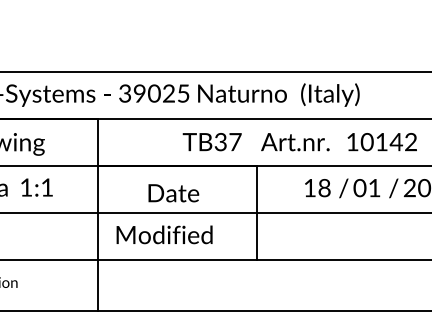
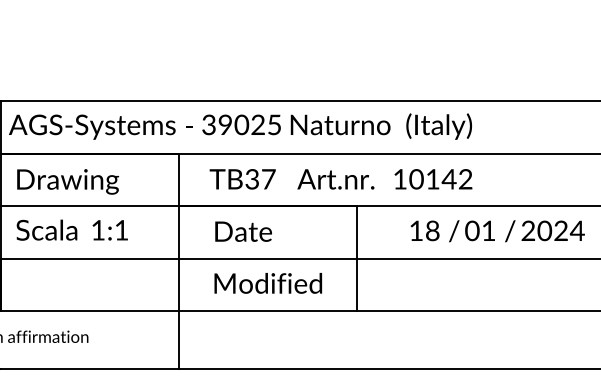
text: (299, 142) -> (340, 179), moved
text: (173, 193) -> (243, 231), moved
text: (164, 234) -> (268, 283), moved

